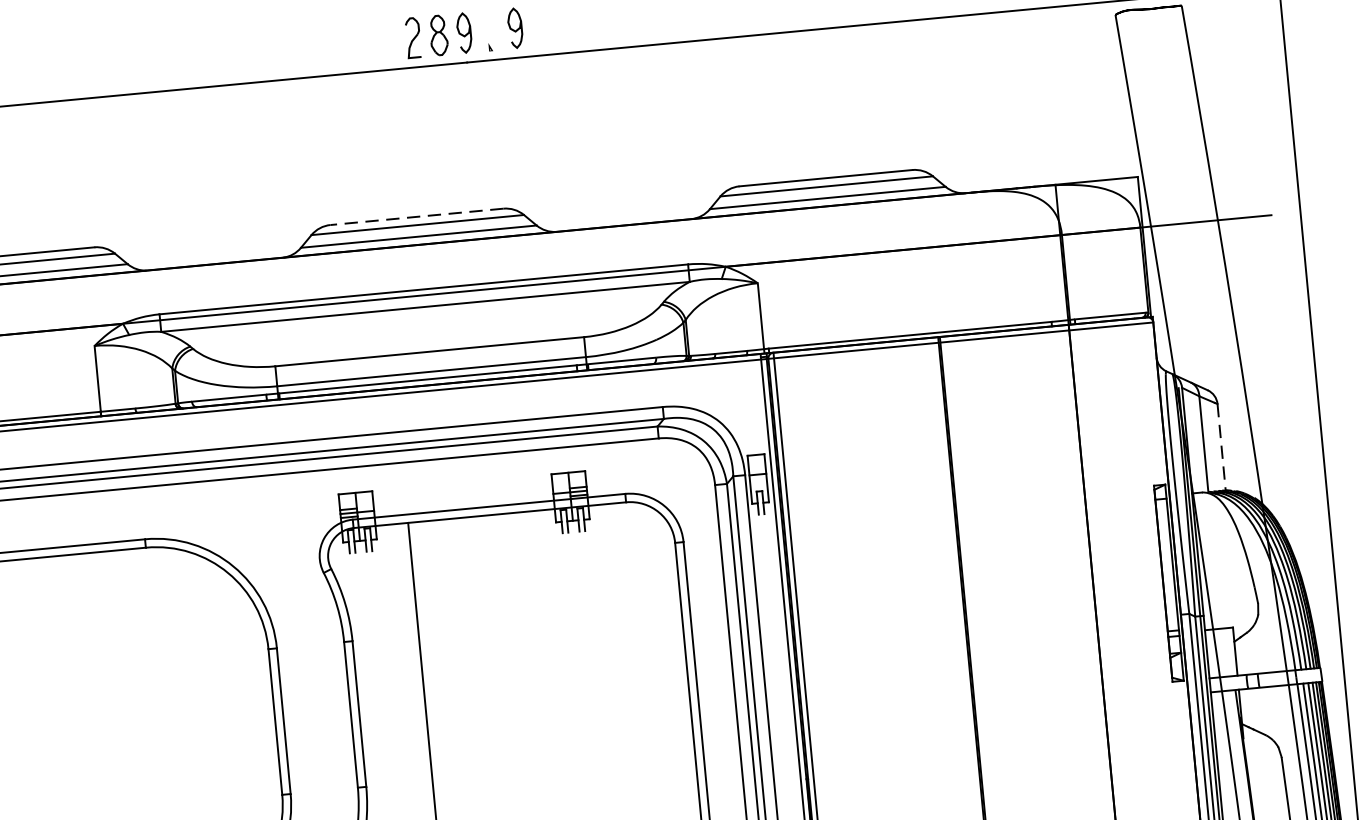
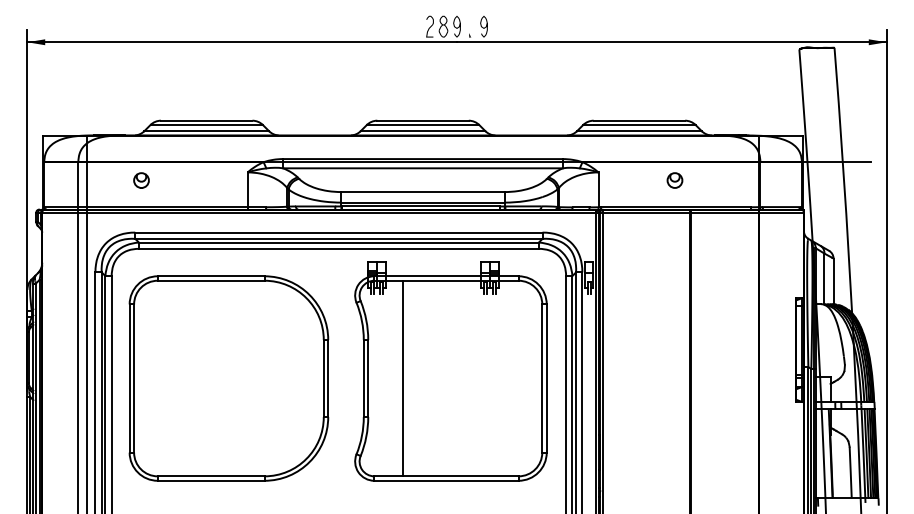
line: (417, 216) -> (423, 120), dashed -> solid
part: (902, 284) -> (674, 180), added
line: (1221, 447) -> (833, 281), dashed -> solid

